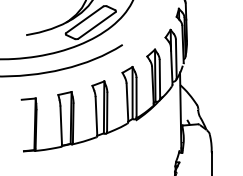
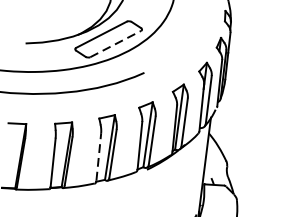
line: (96, 25) -> (115, 43), solid -> dashed
line: (96, 115) -> (98, 156), solid -> dashed

